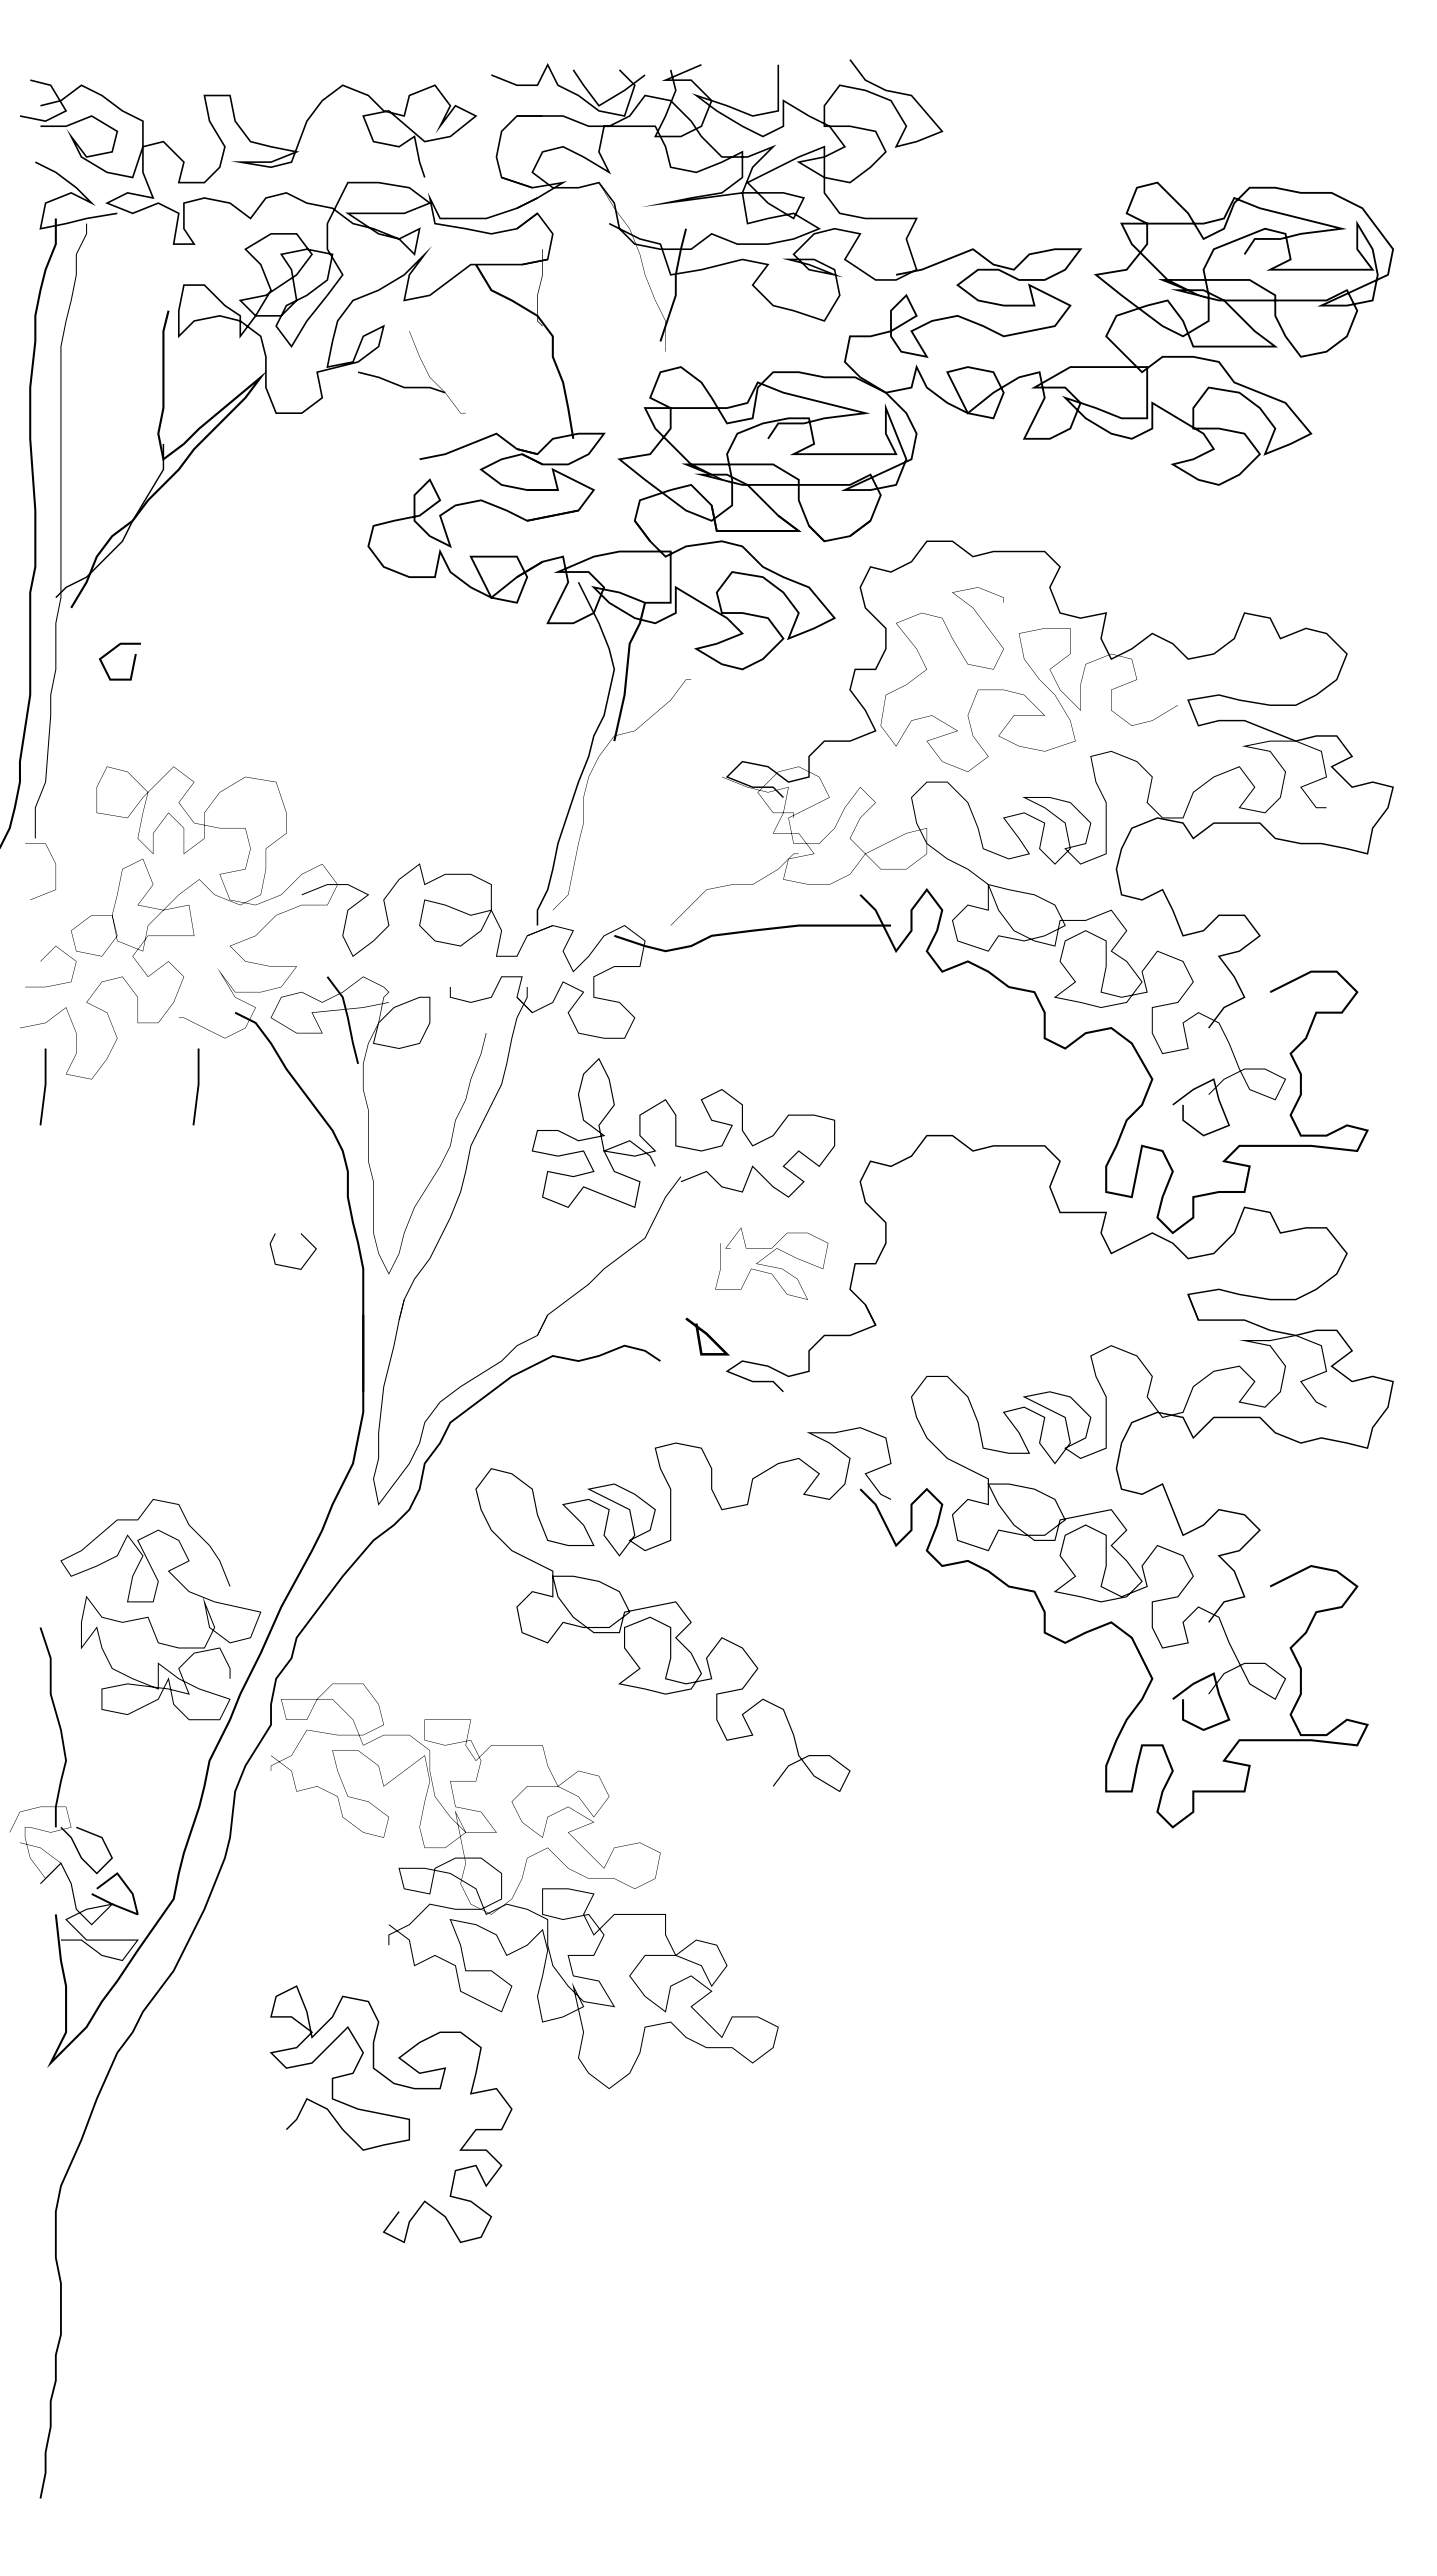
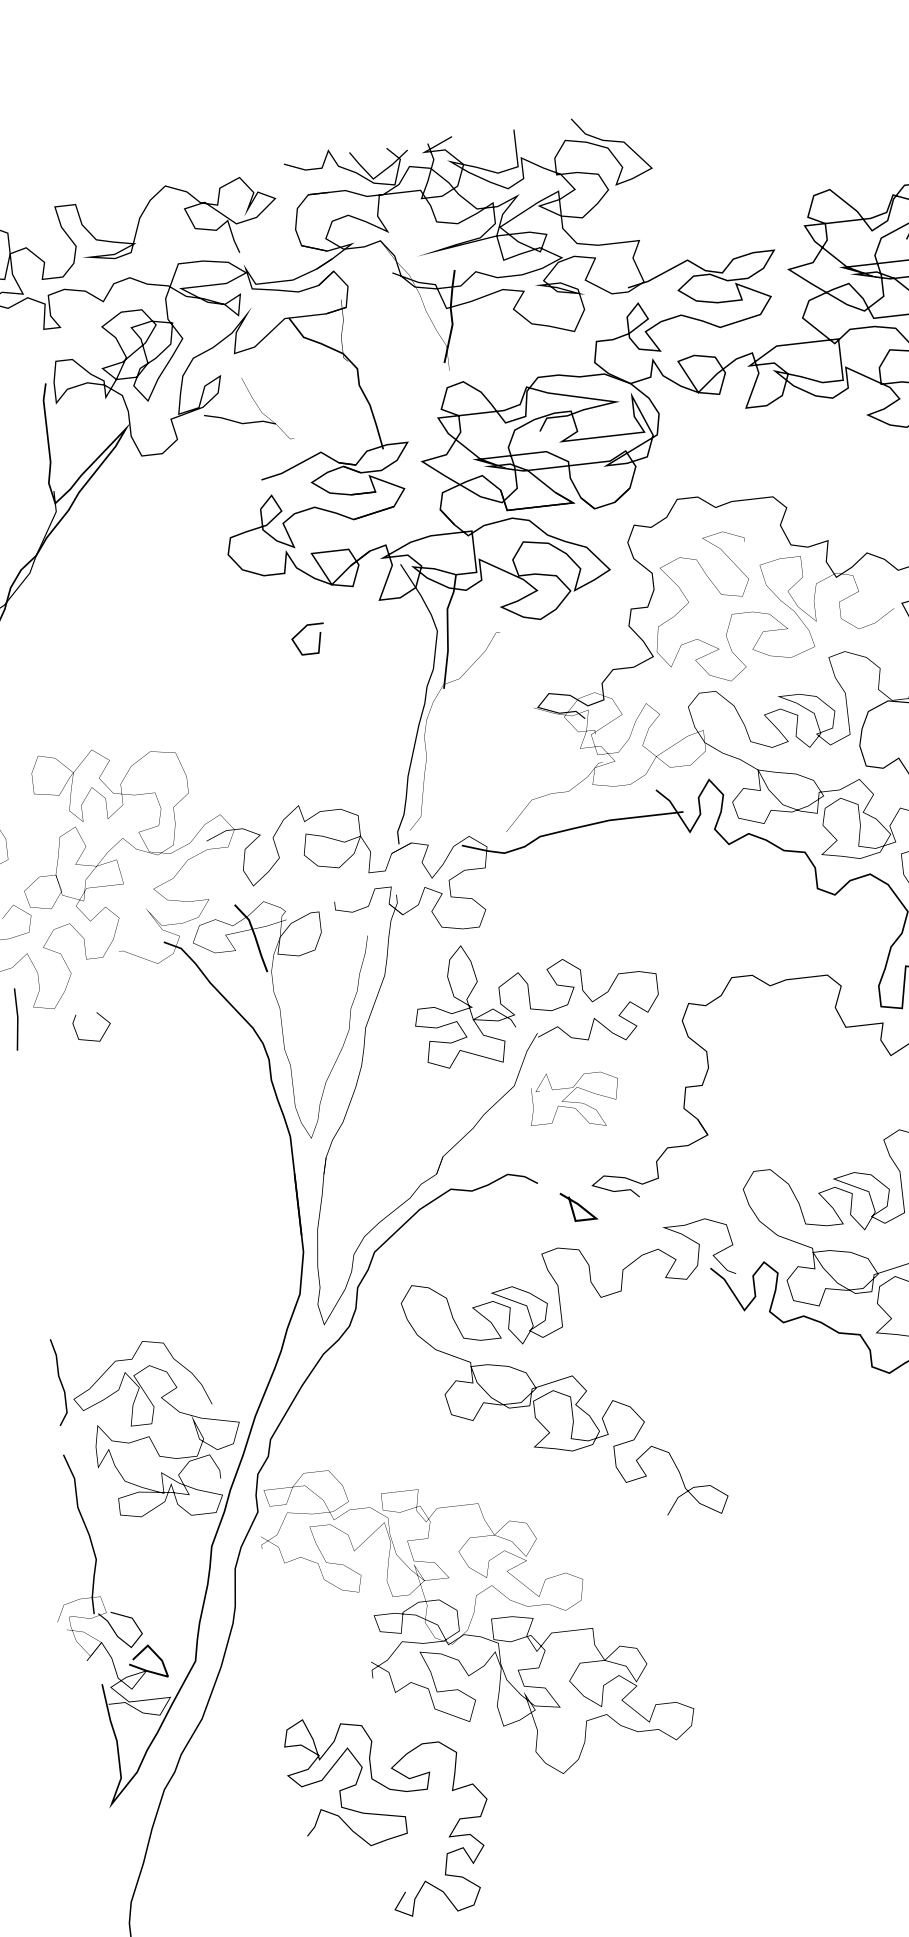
curve: (113, 650) -> (302, 631), moved
line: (197, 1086) -> (140, 1005), removed
curve: (290, 1266) -> (91, 1039), moved
curve: (771, 1266) -> (574, 1102), moved
line: (707, 1336) -> (578, 1206), moved
curve: (46, 1537) -> (60, 1381), added

